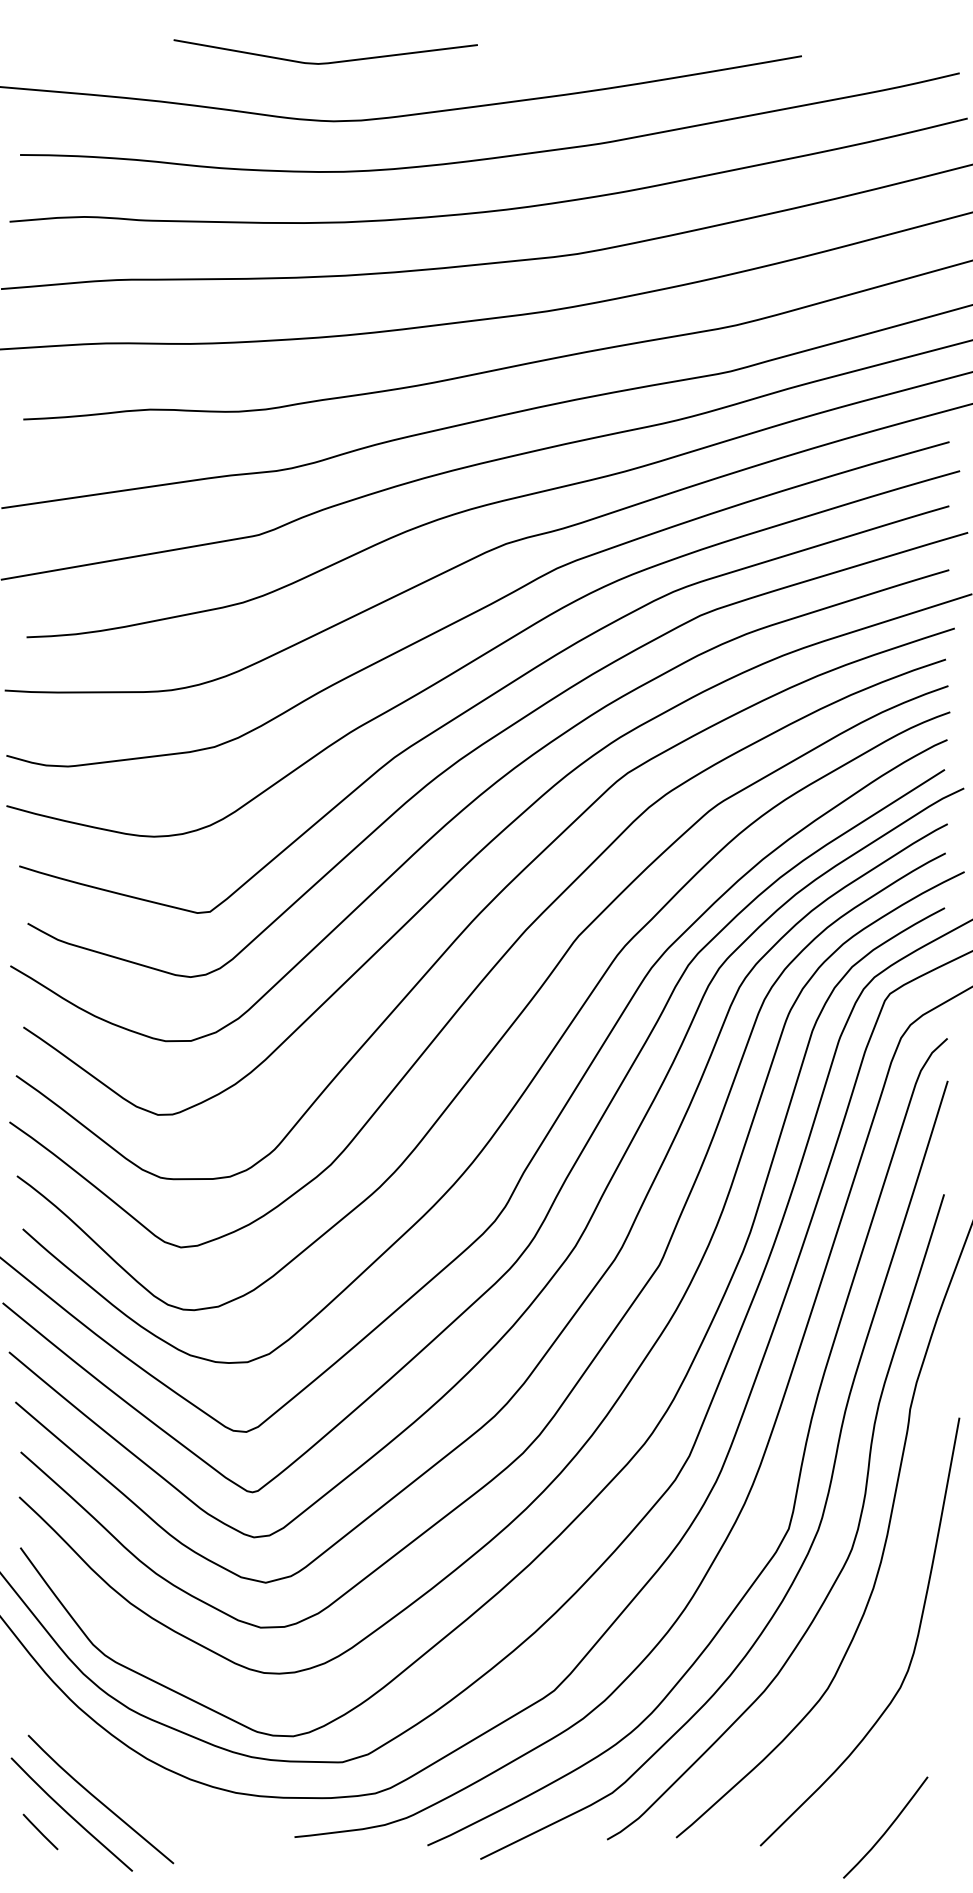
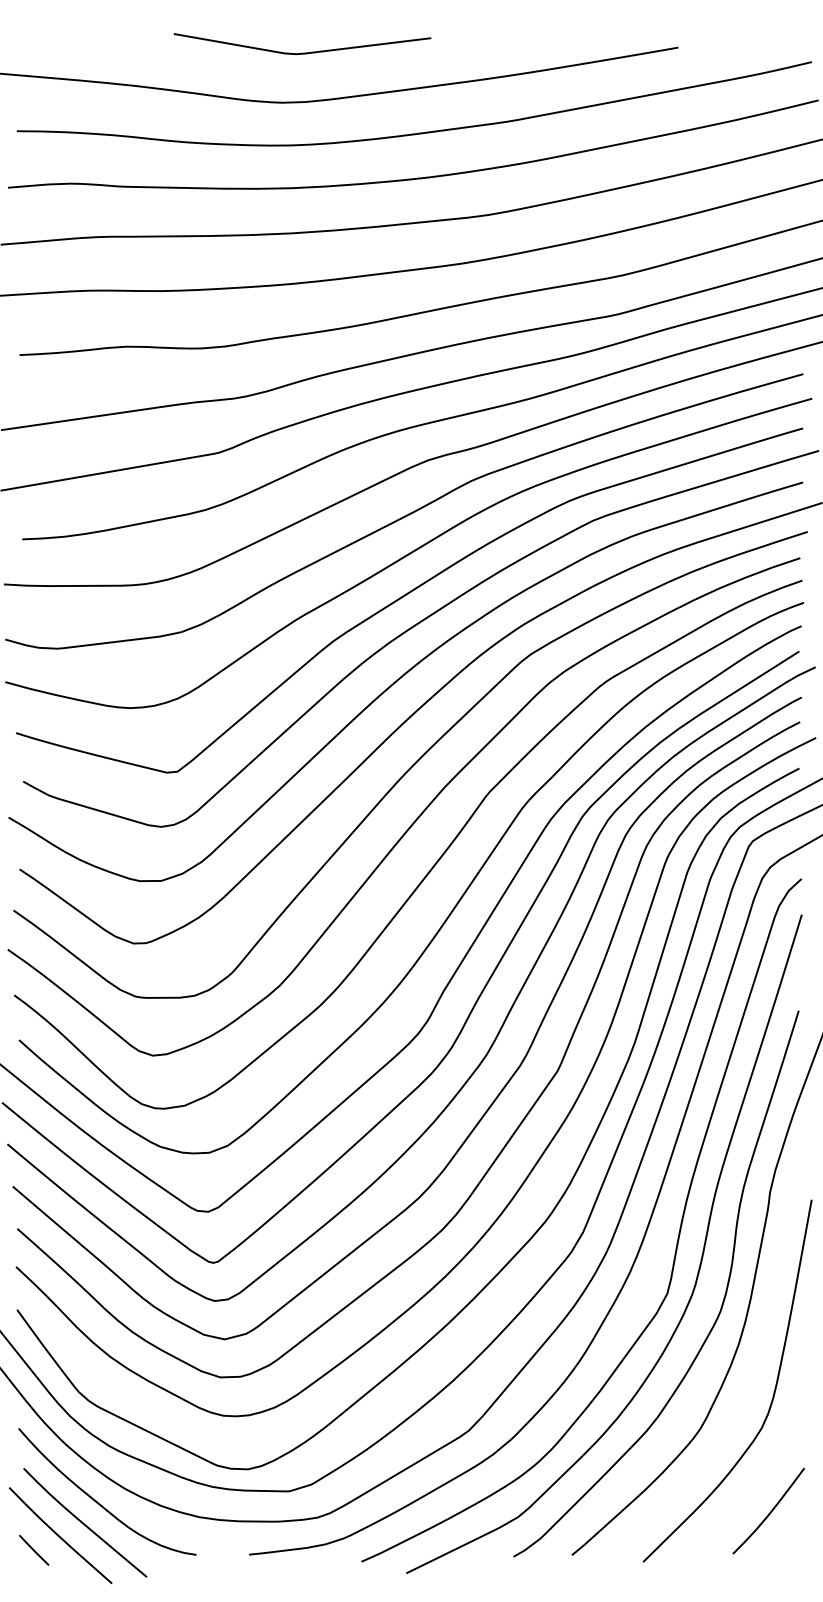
curve: (325, 62) -> (302, 52), moved
curve: (114, 1773) -> (96, 1500), added
curve: (887, 1828) -> (770, 1511), moved

